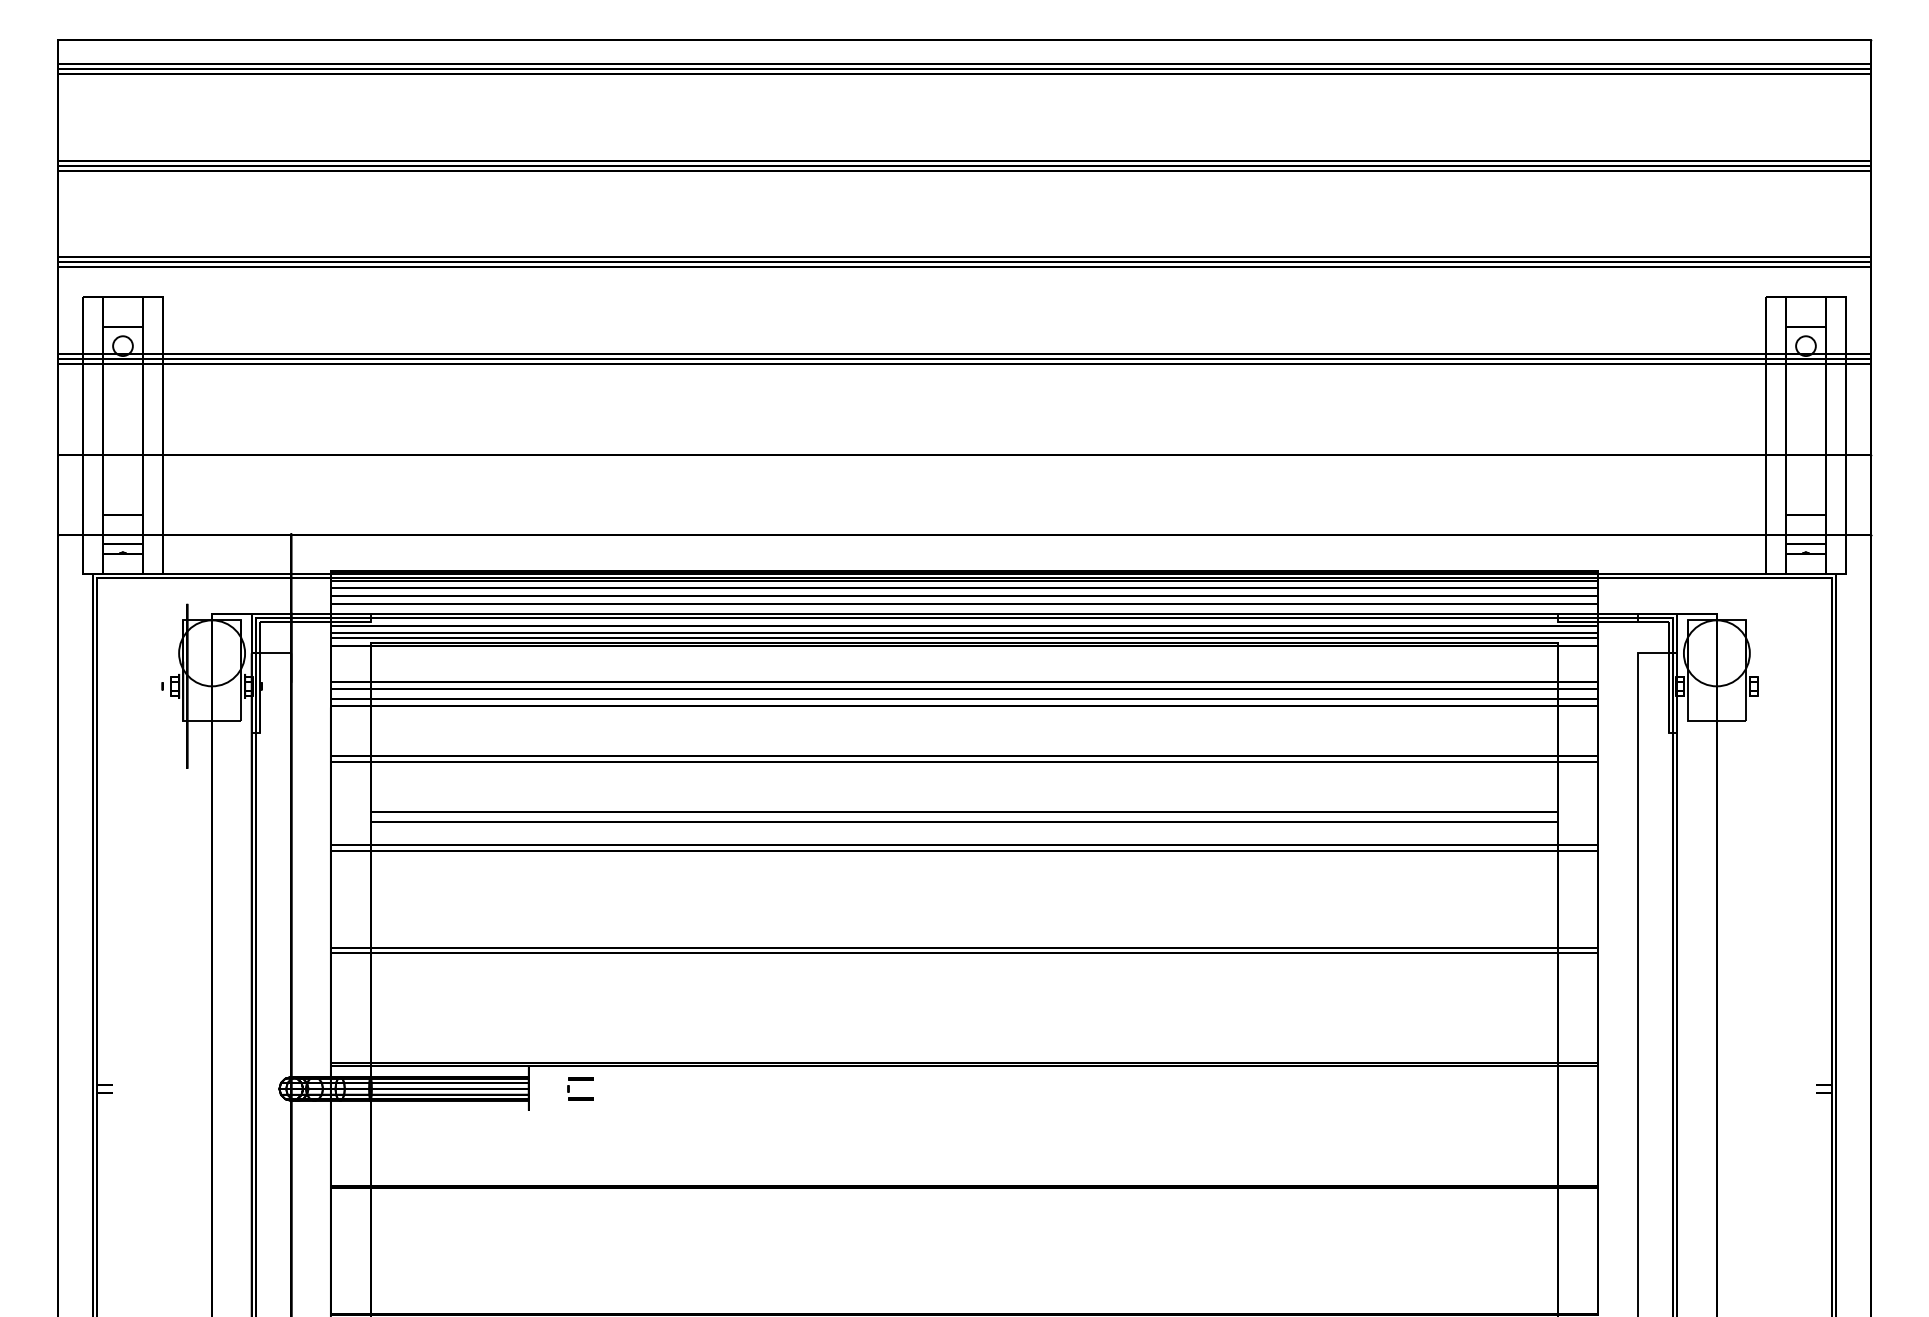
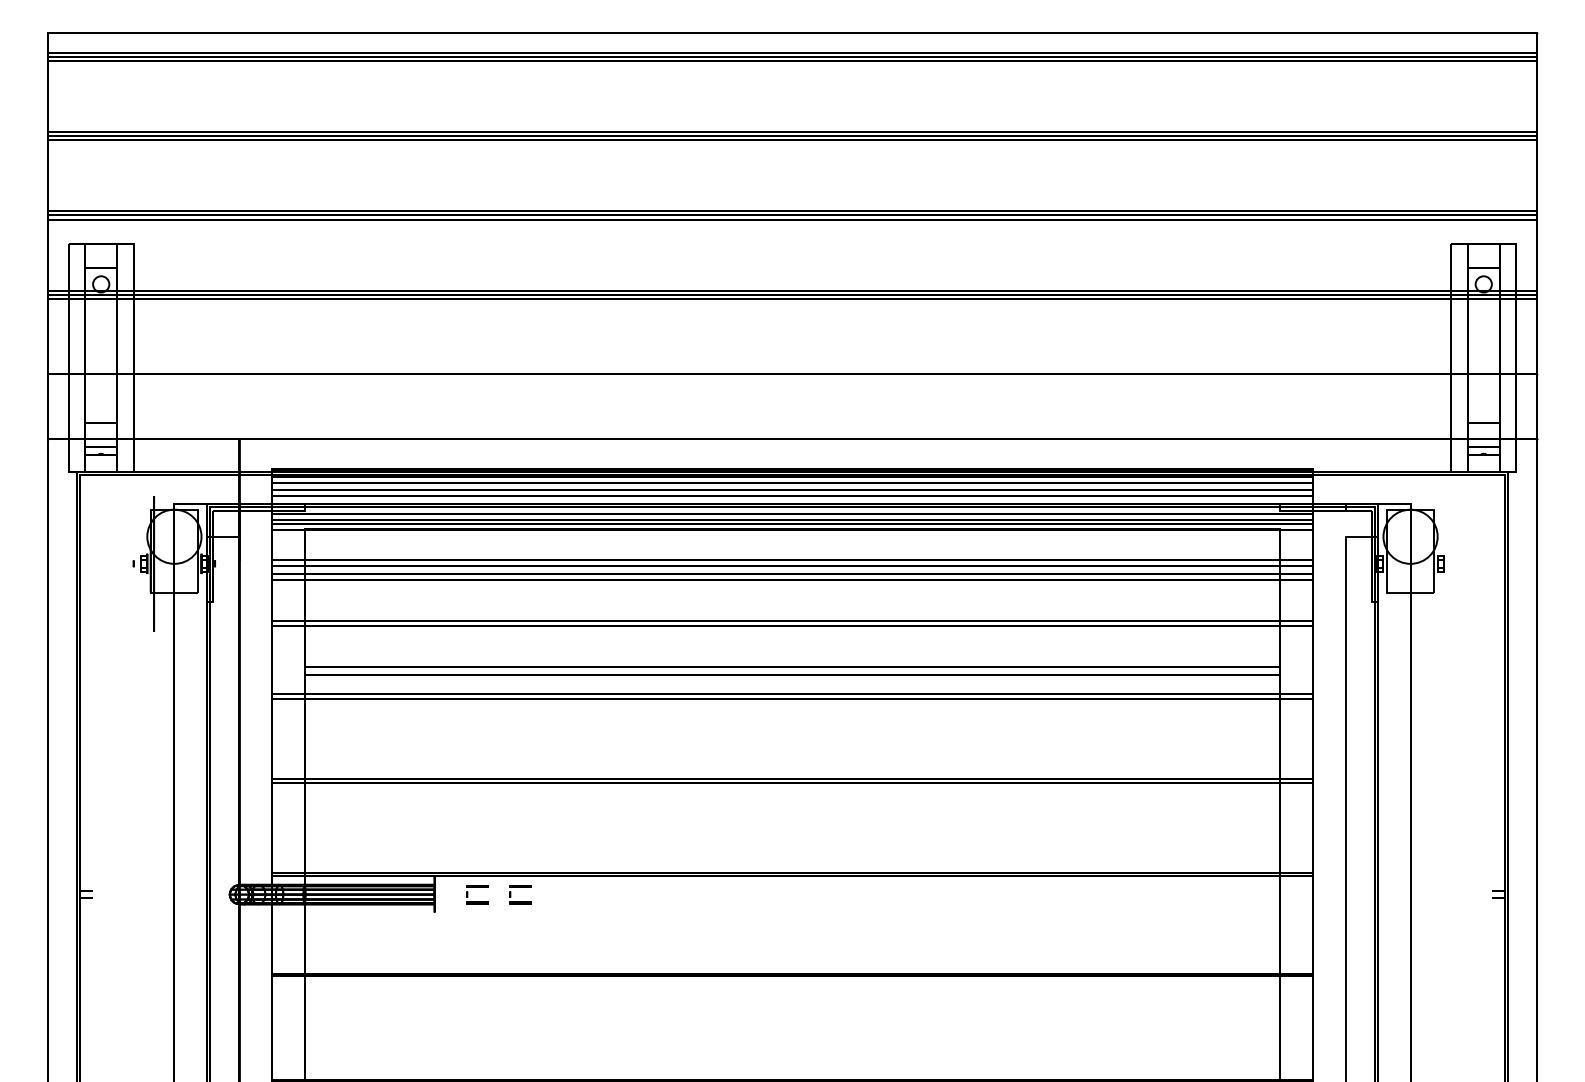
part: (633, 1080) -> (520, 887), added

